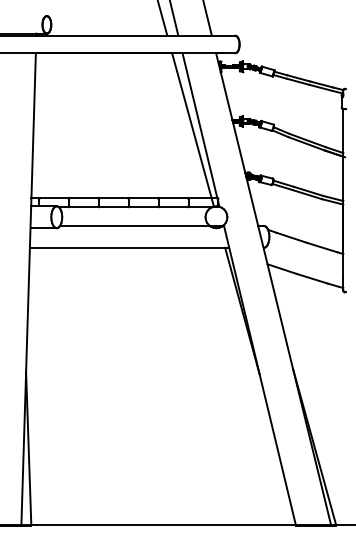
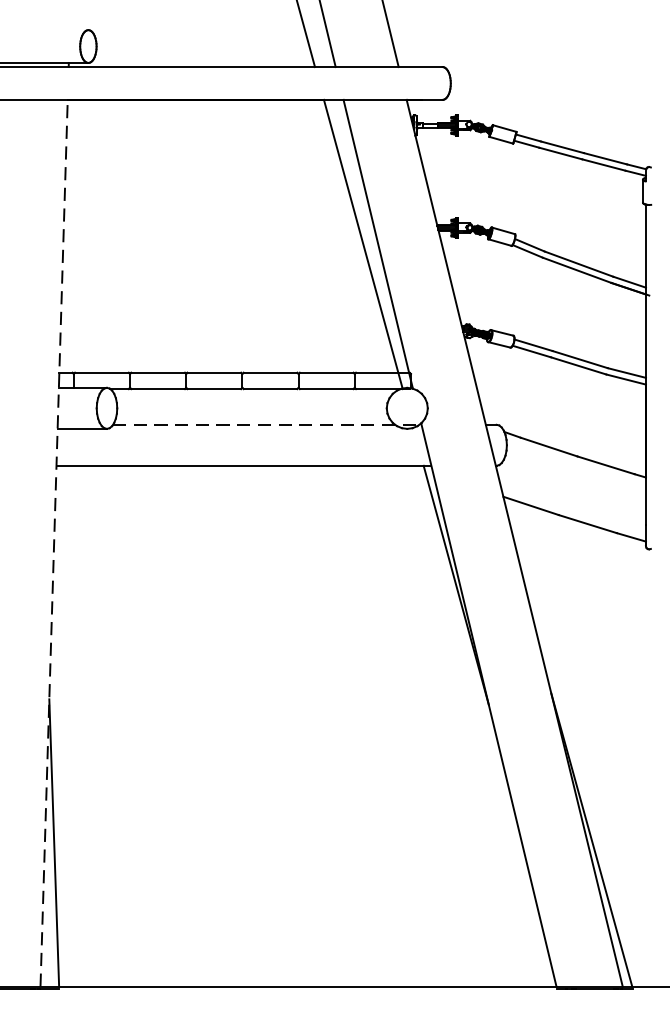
line: (142, 225) -> (268, 423), solid -> dashed
line: (28, 288) -> (53, 542), solid -> dashed

